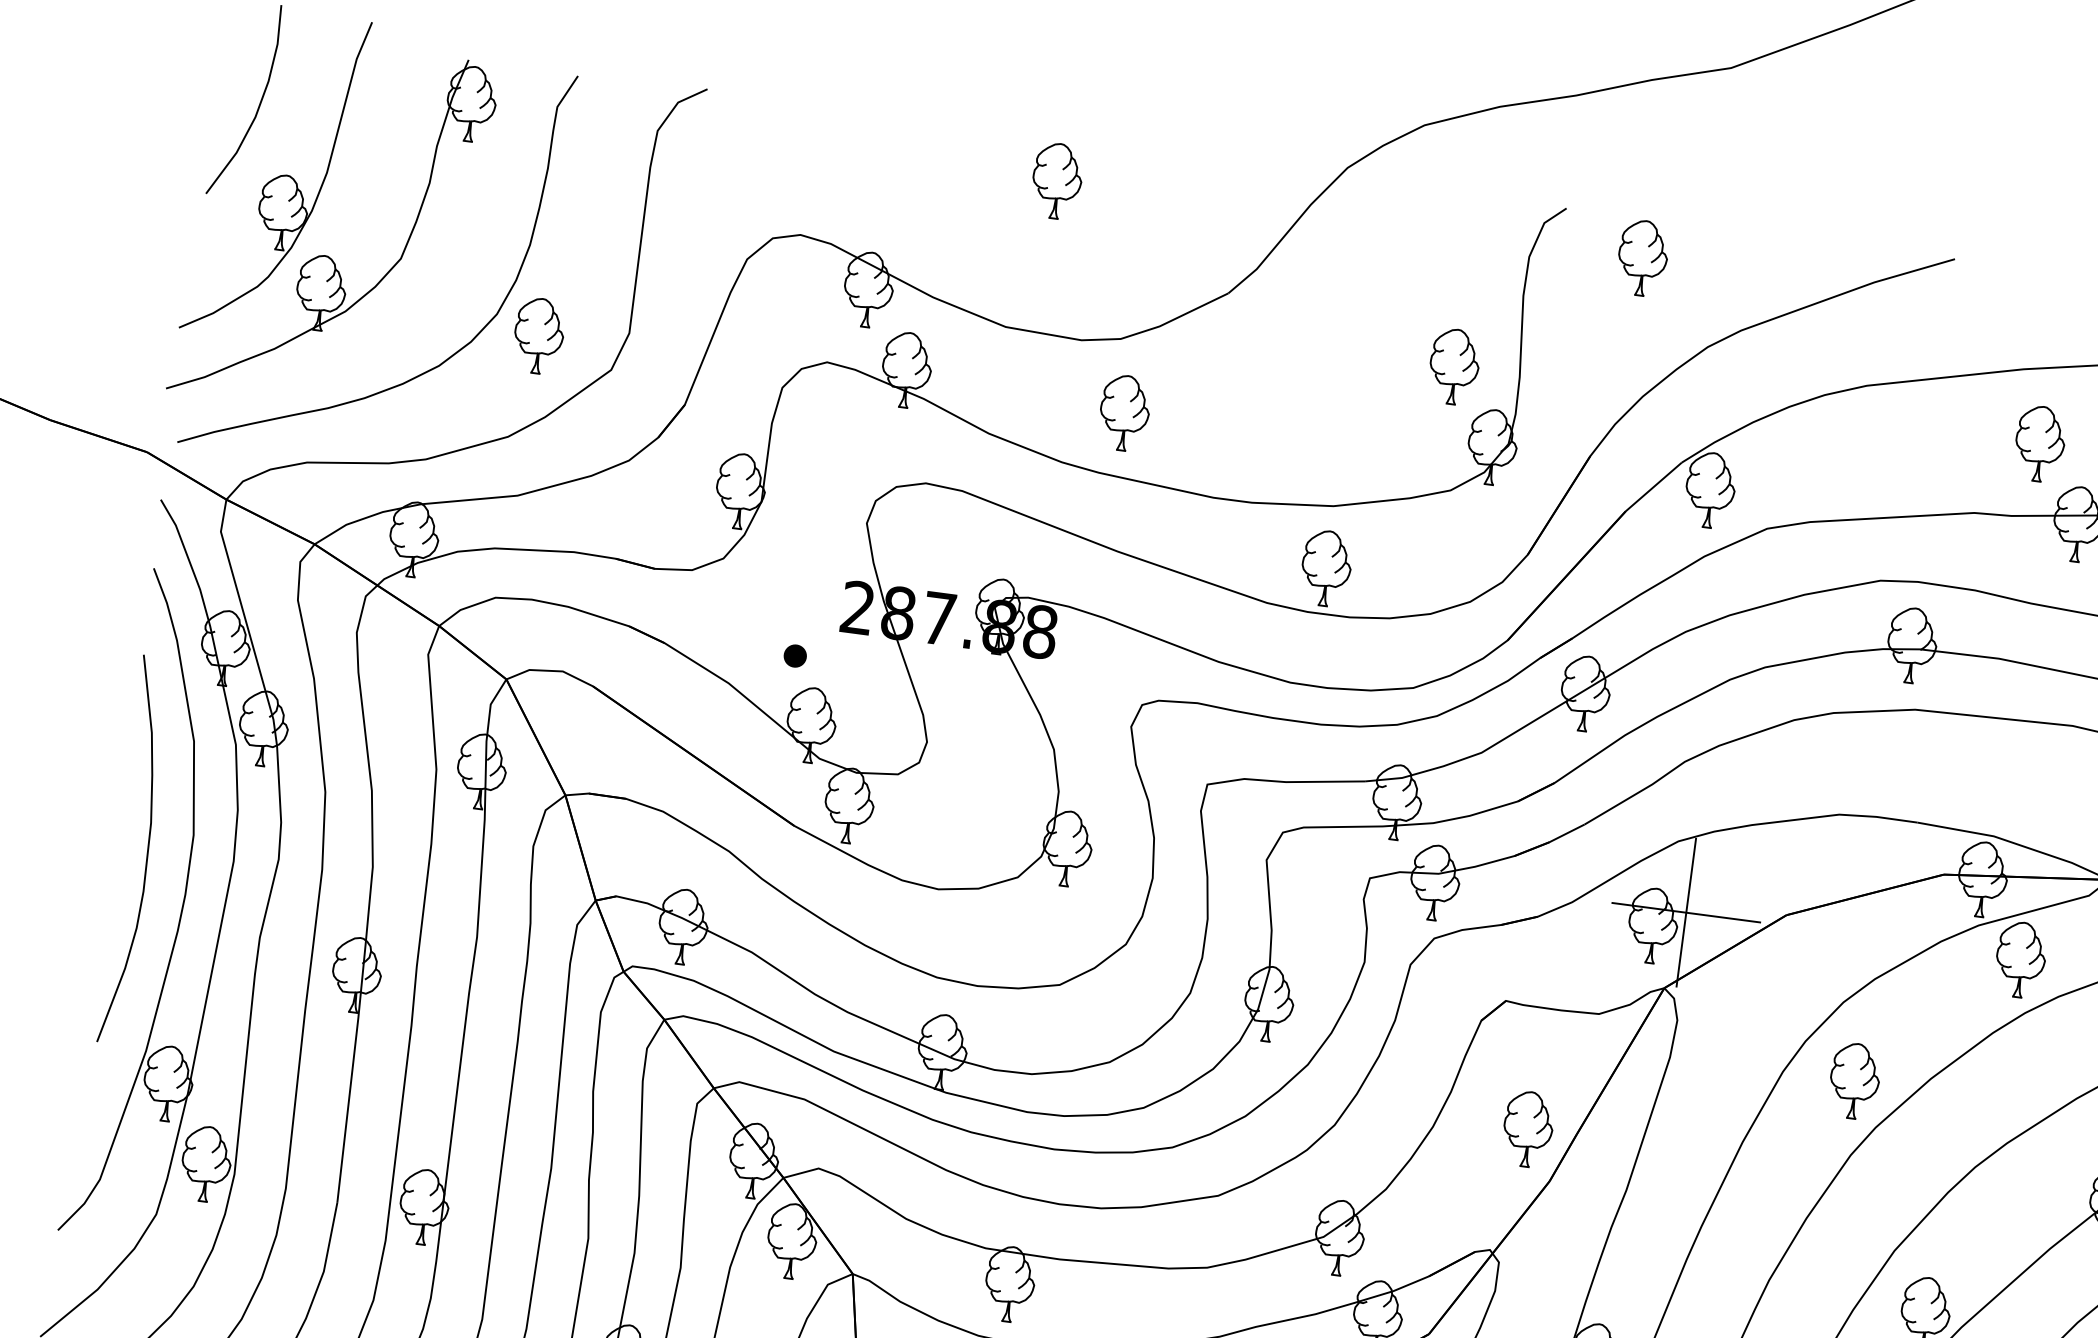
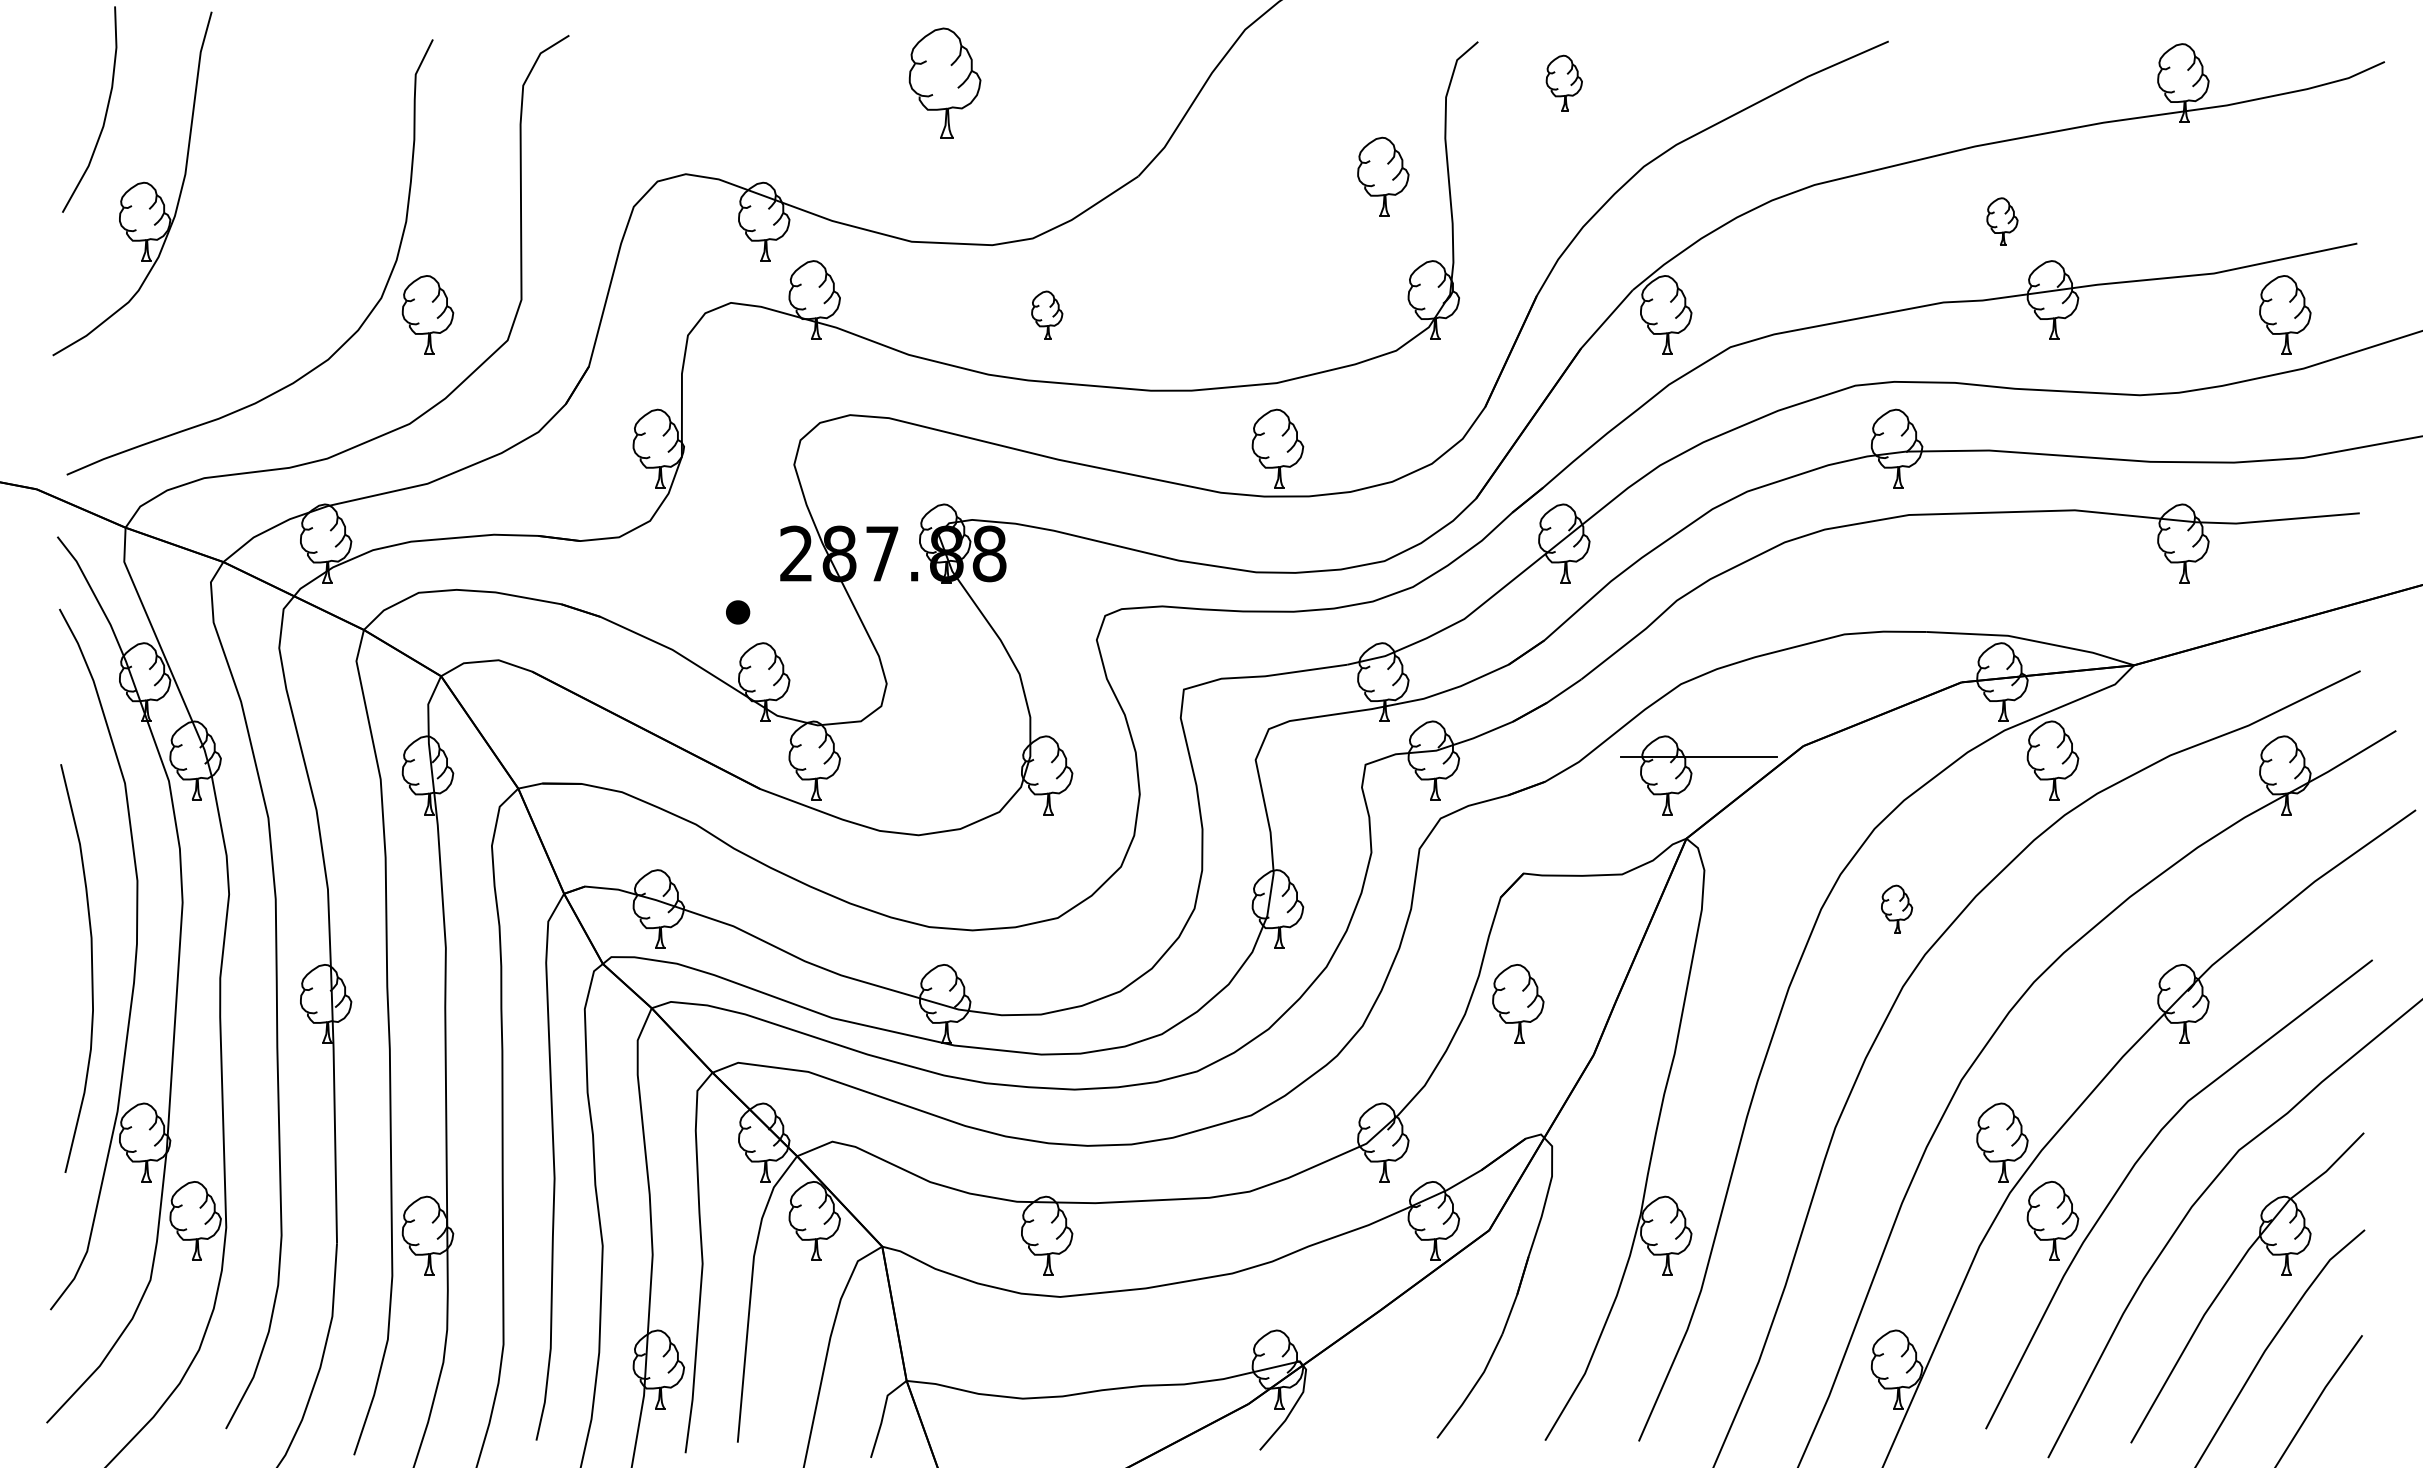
part: (1057, 180) -> (945, 82), size x1.4
part: (328, 255) -> (198, 260), removed
part: (1643, 257) -> (1564, 82), size x0.7
part: (1454, 366) -> (1383, 176), moved
part: (1125, 412) -> (1047, 314), size x0.6
part: (2040, 443) -> (2002, 221), size x0.6
curve: (147, 851) -> (91, 968), moved
line: (1685, 912) -> (1698, 757), removed
part: (1854, 1080) -> (1896, 908), size x0.6
part: (1528, 1128) -> (1518, 1003), moved

